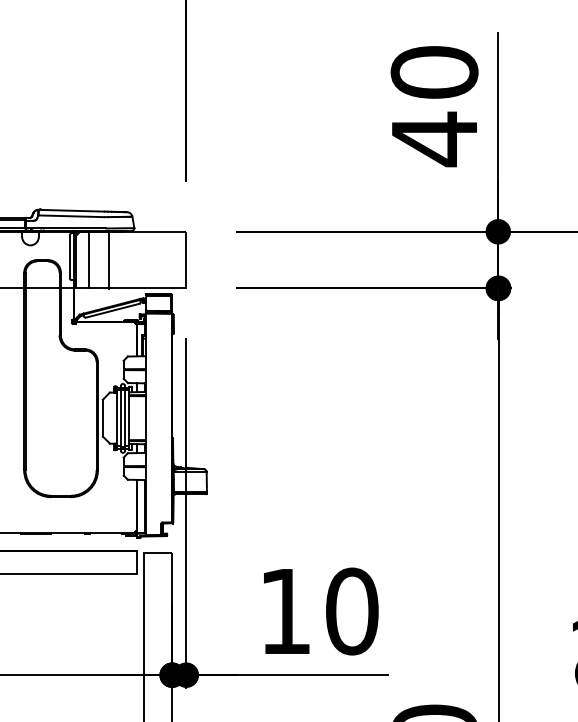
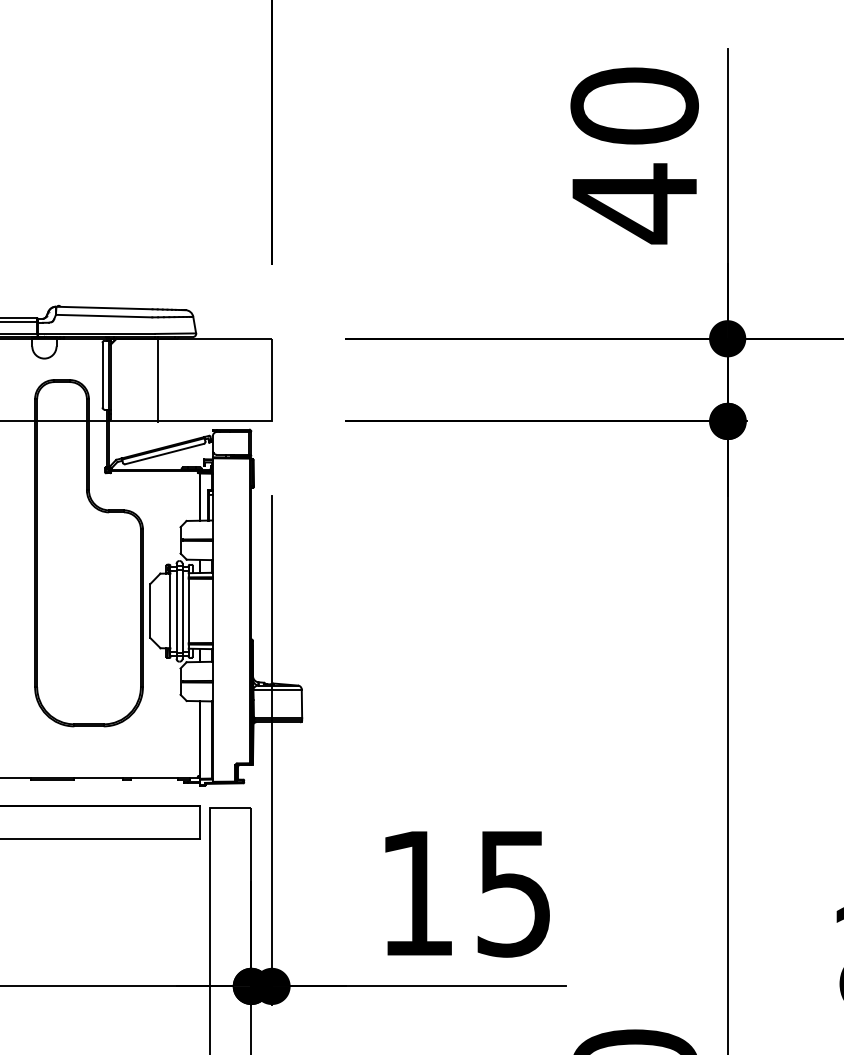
line: (88, 259) -> (129, 379), removed
text: (352, 611) -> (514, 893), 10 -> 15

